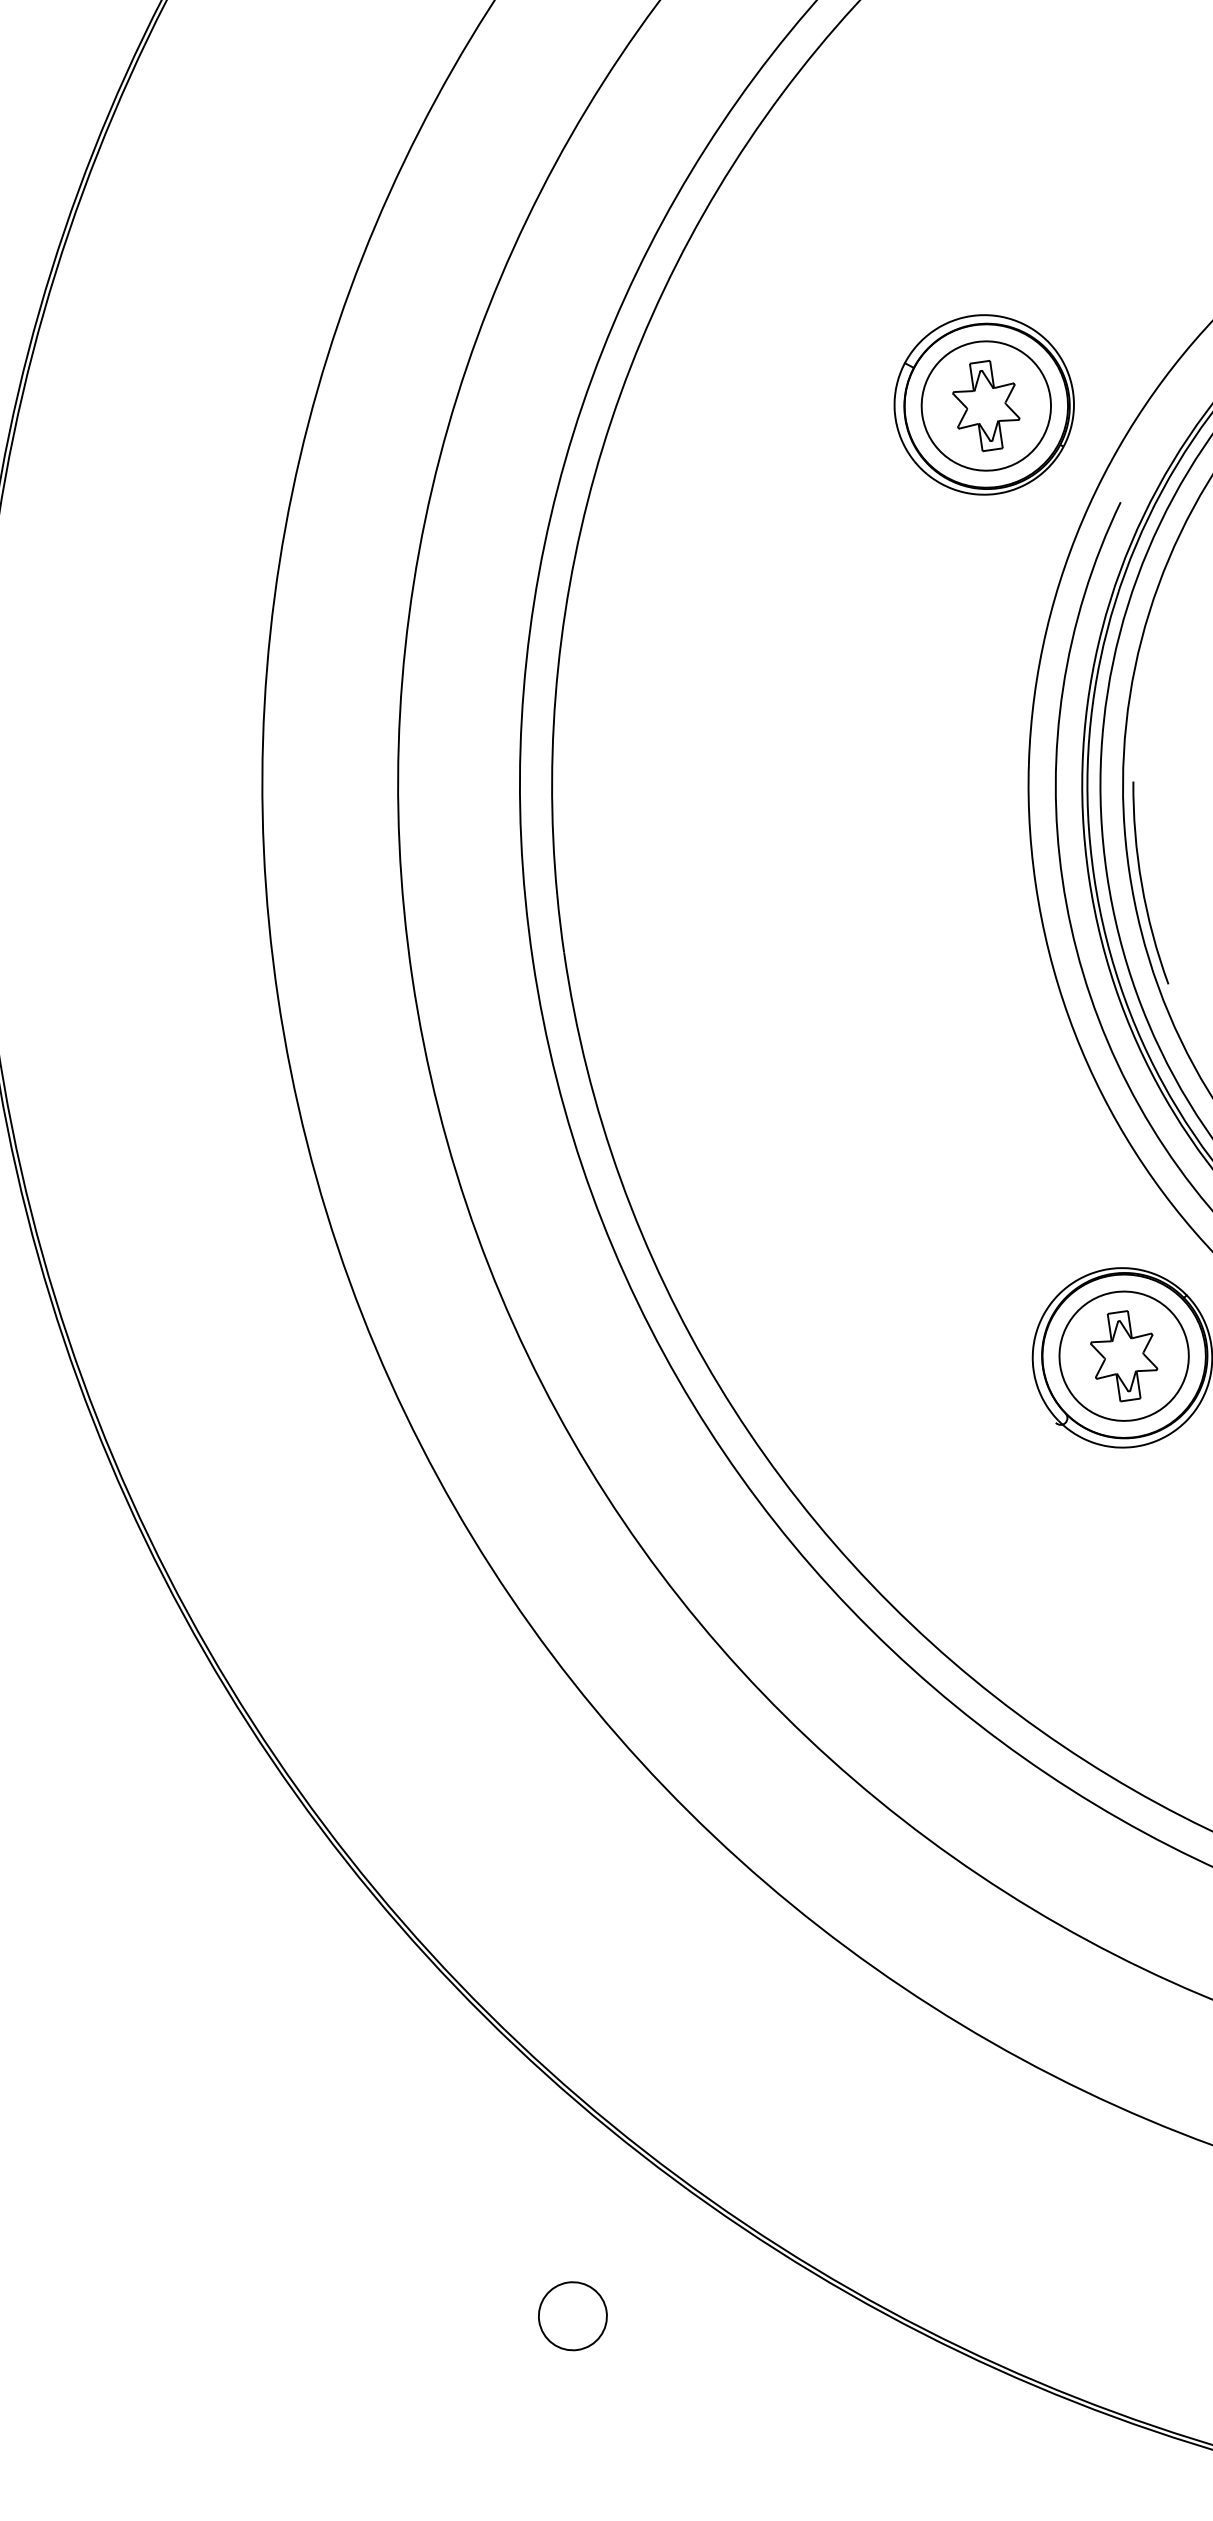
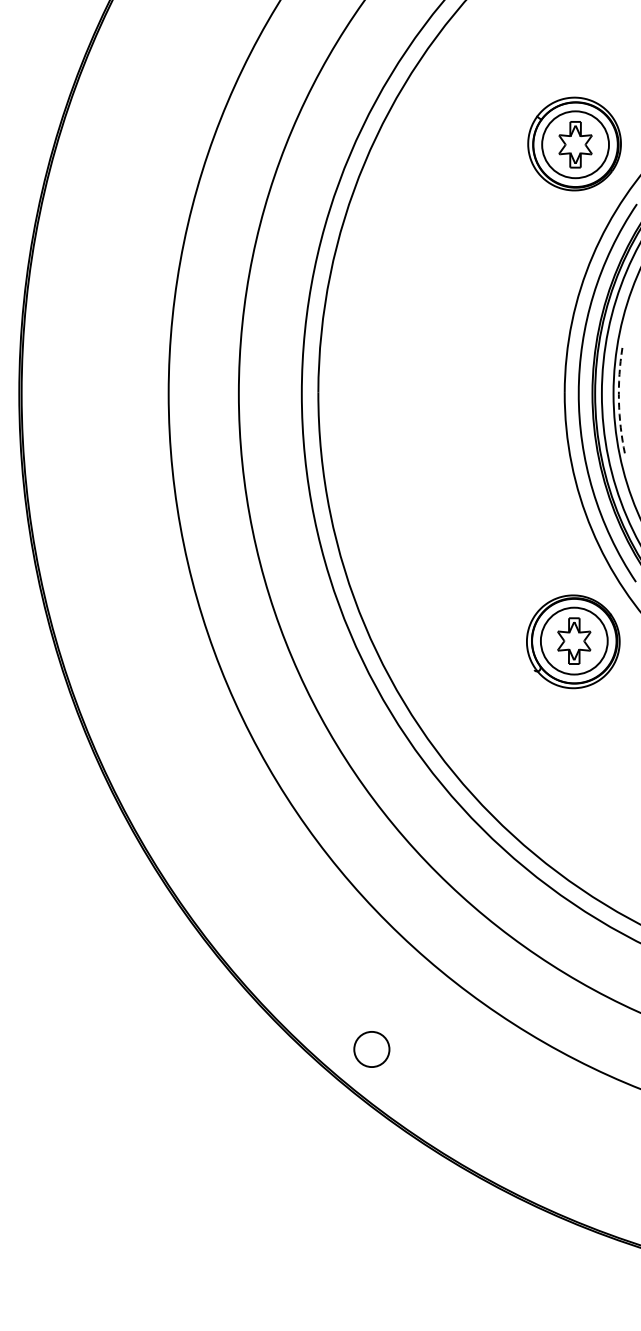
arc: (1141, 885) -> (618, 401), solid -> dashed
circle: (572, 2316) -> (371, 1049), moved

